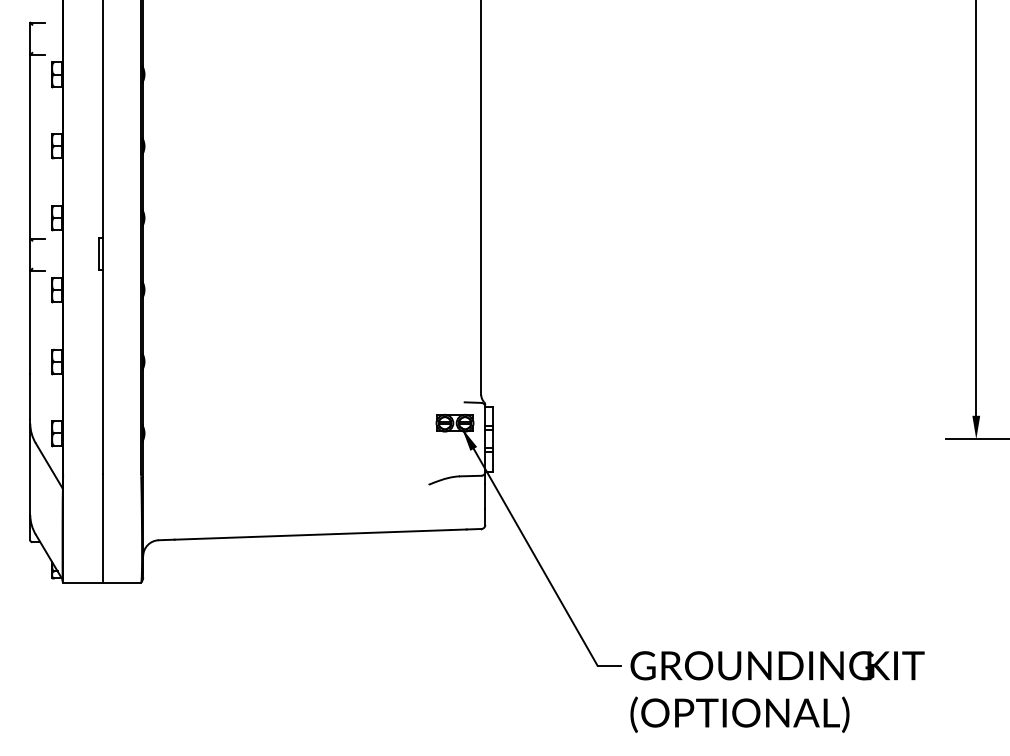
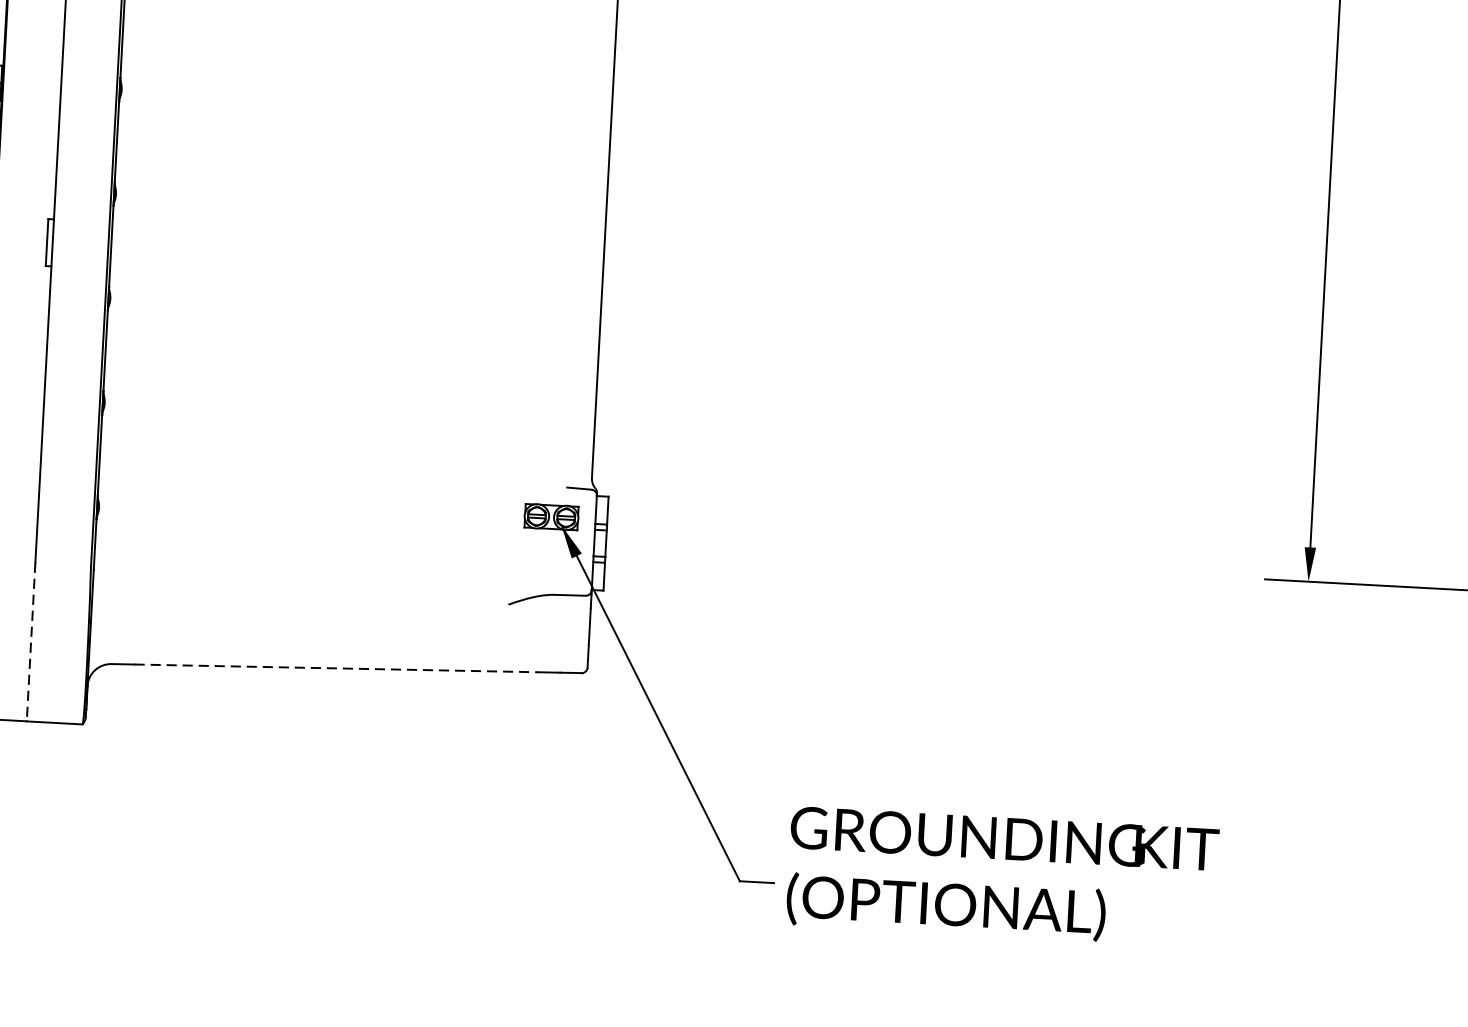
line: (102, 528) -> (30, 642), solid -> dashed
line: (313, 534) -> (336, 667), solid -> dashed
text: (777, 691) -> (1002, 876), moved

